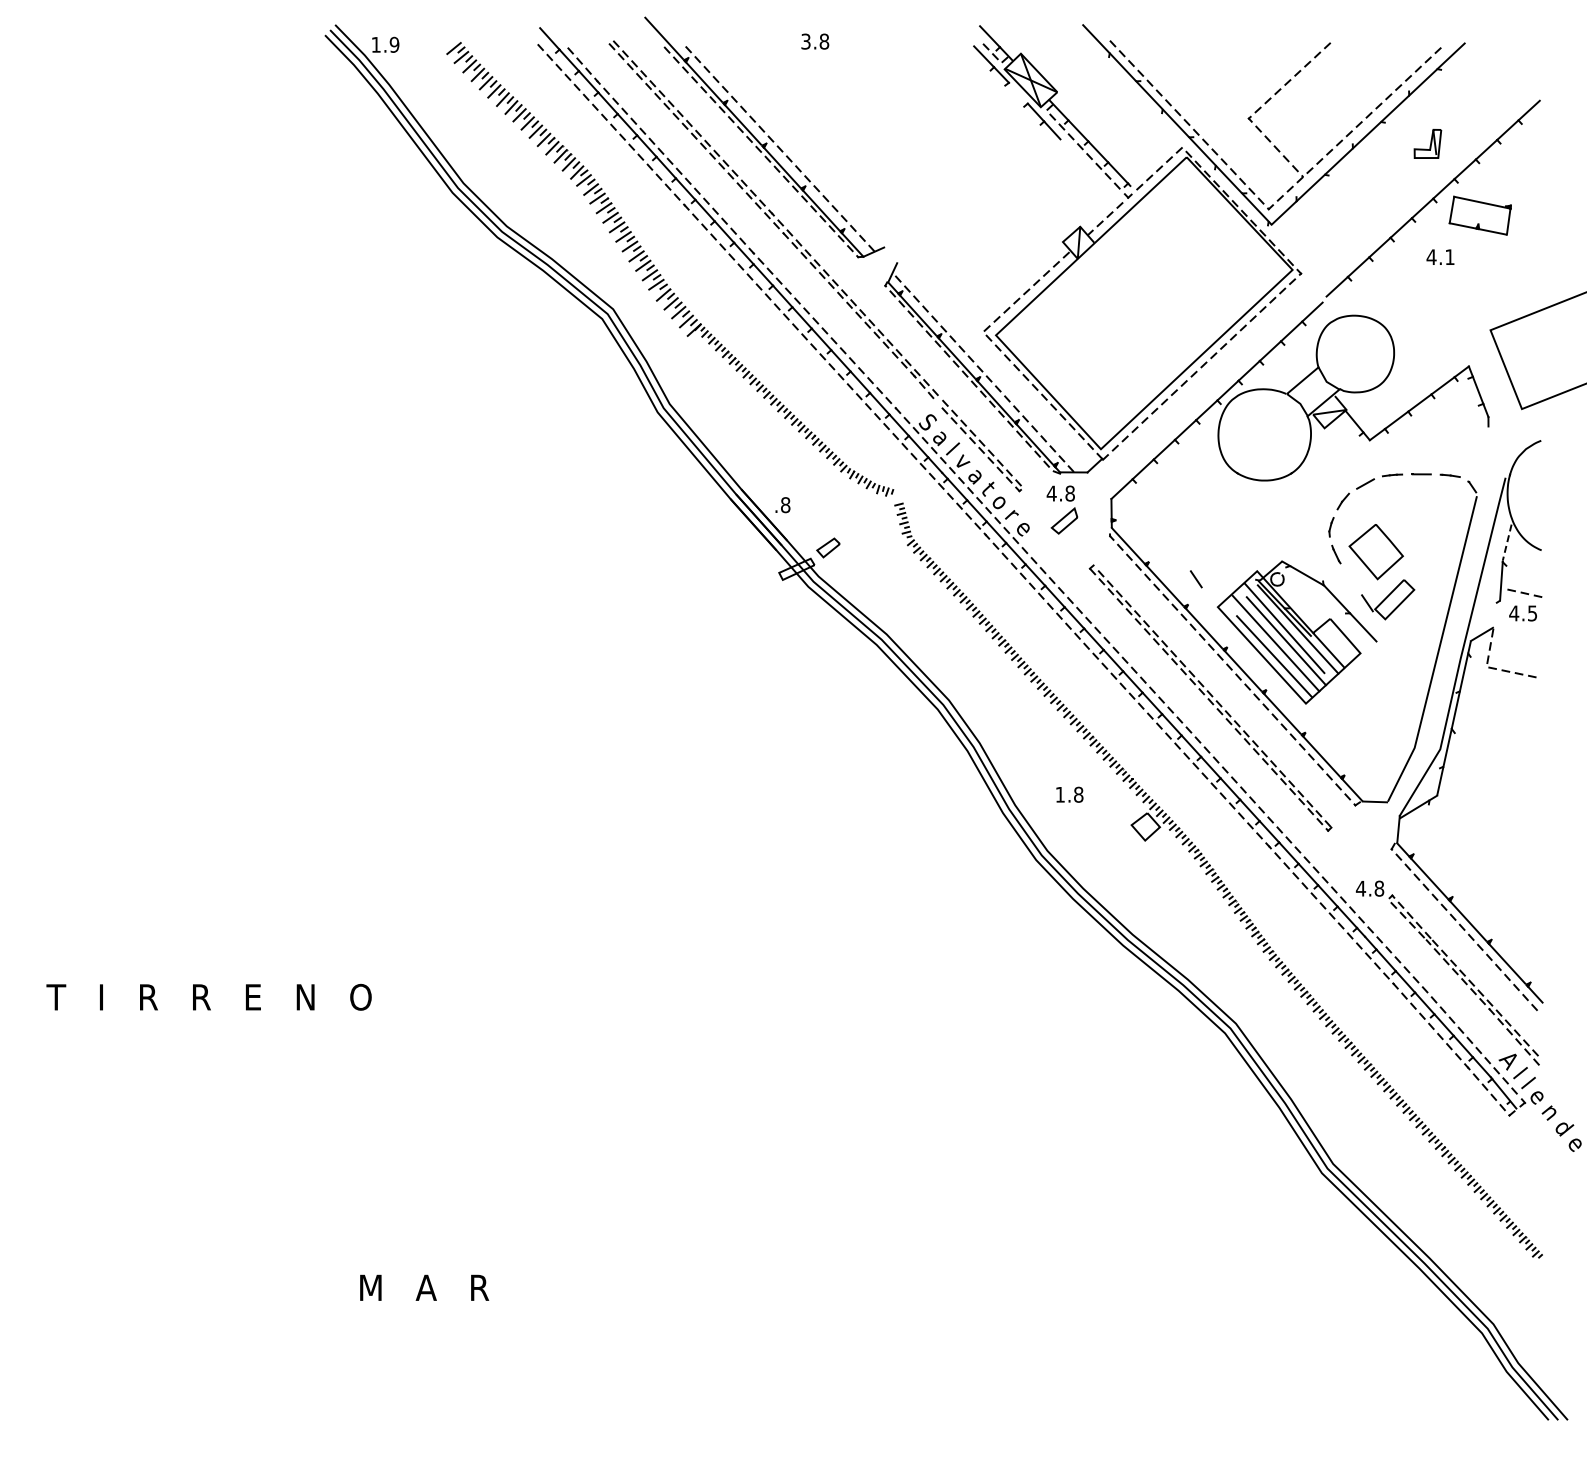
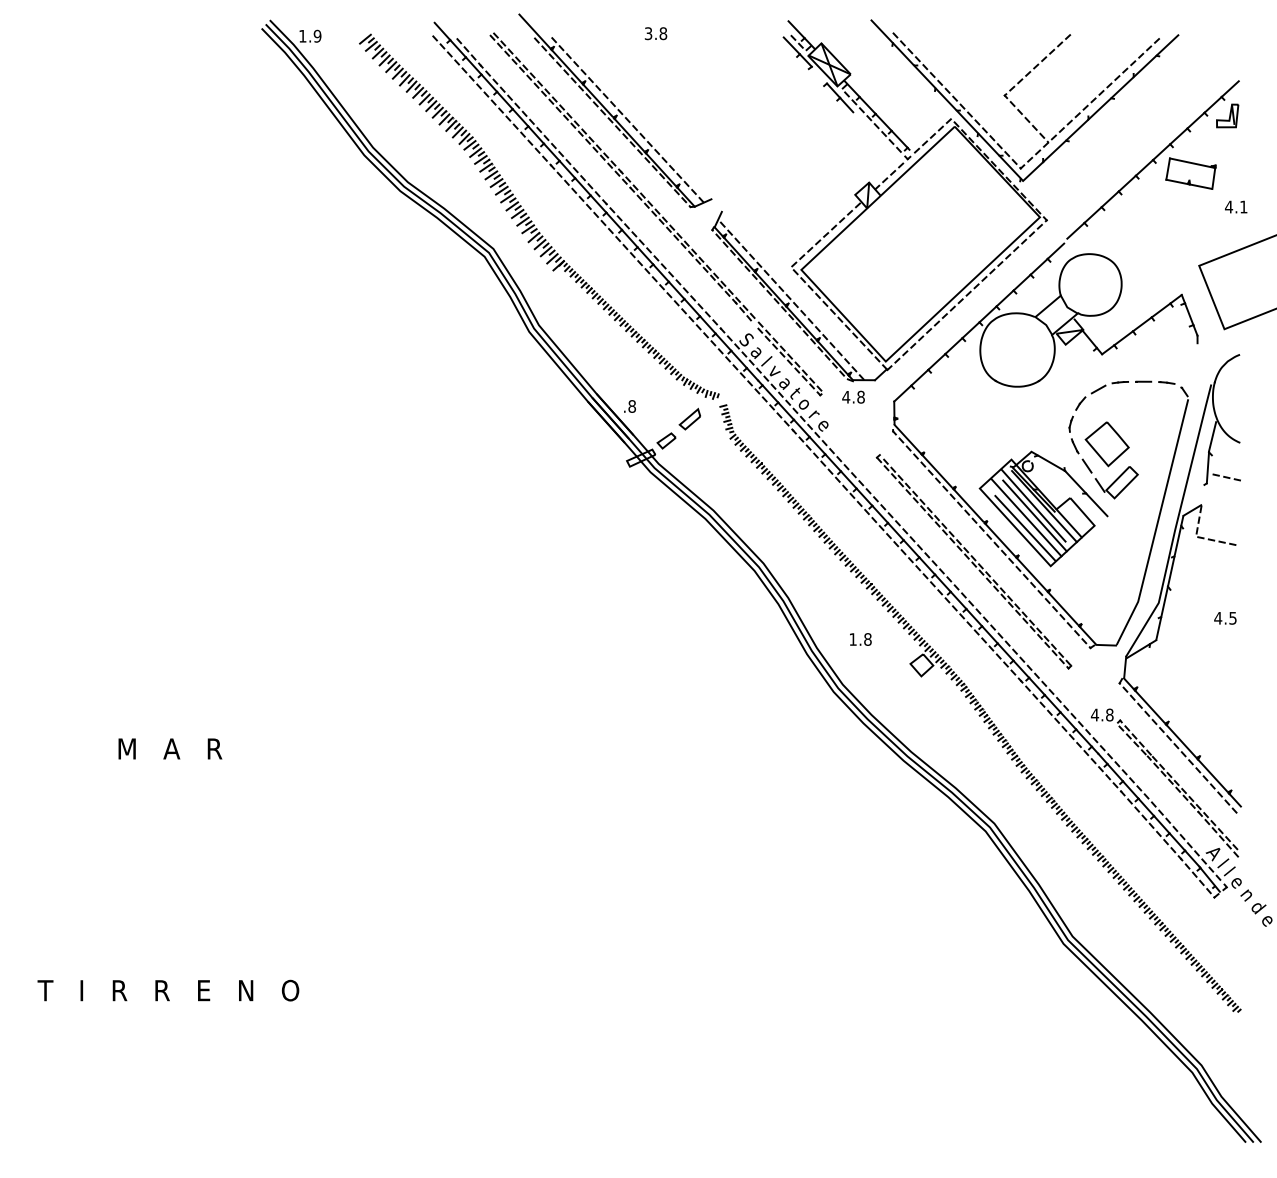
part: (1427, 143) -> (1227, 115), moved
text: (1440, 256) -> (1236, 206), moved
part: (1064, 520) -> (689, 418), moved
line: (1507, 543) -> (1212, 437), dashed -> solid
line: (1195, 579) -> (1086, 466), moved
text: (1522, 613) -> (1224, 618), moved
text: (208, 996) -> (167, 989), moved
text: (424, 1287) -> (170, 748), moved

